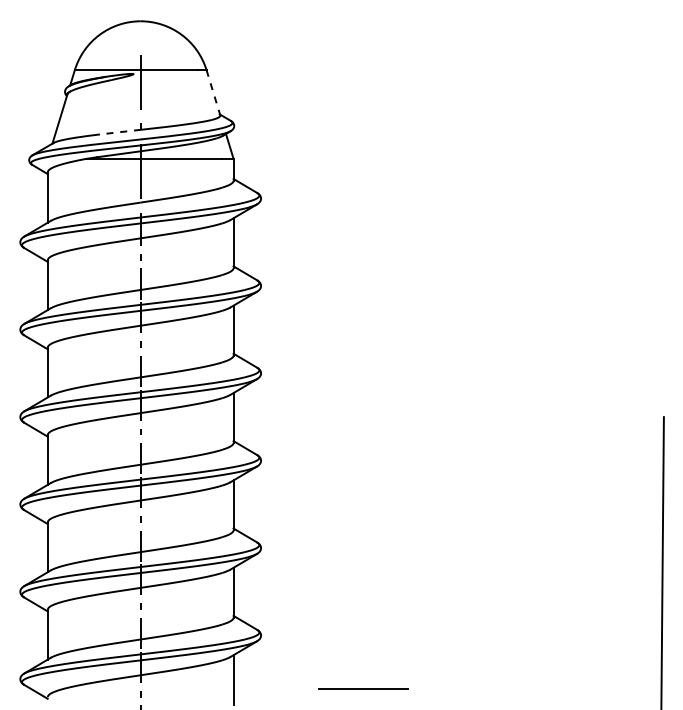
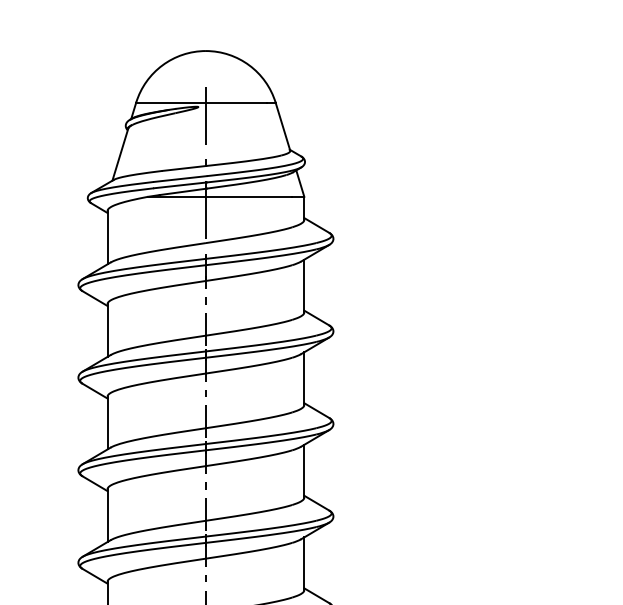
line: (213, 92) -> (283, 126), dashed -> solid
line: (120, 132) -> (184, 168), dashed -> solid

